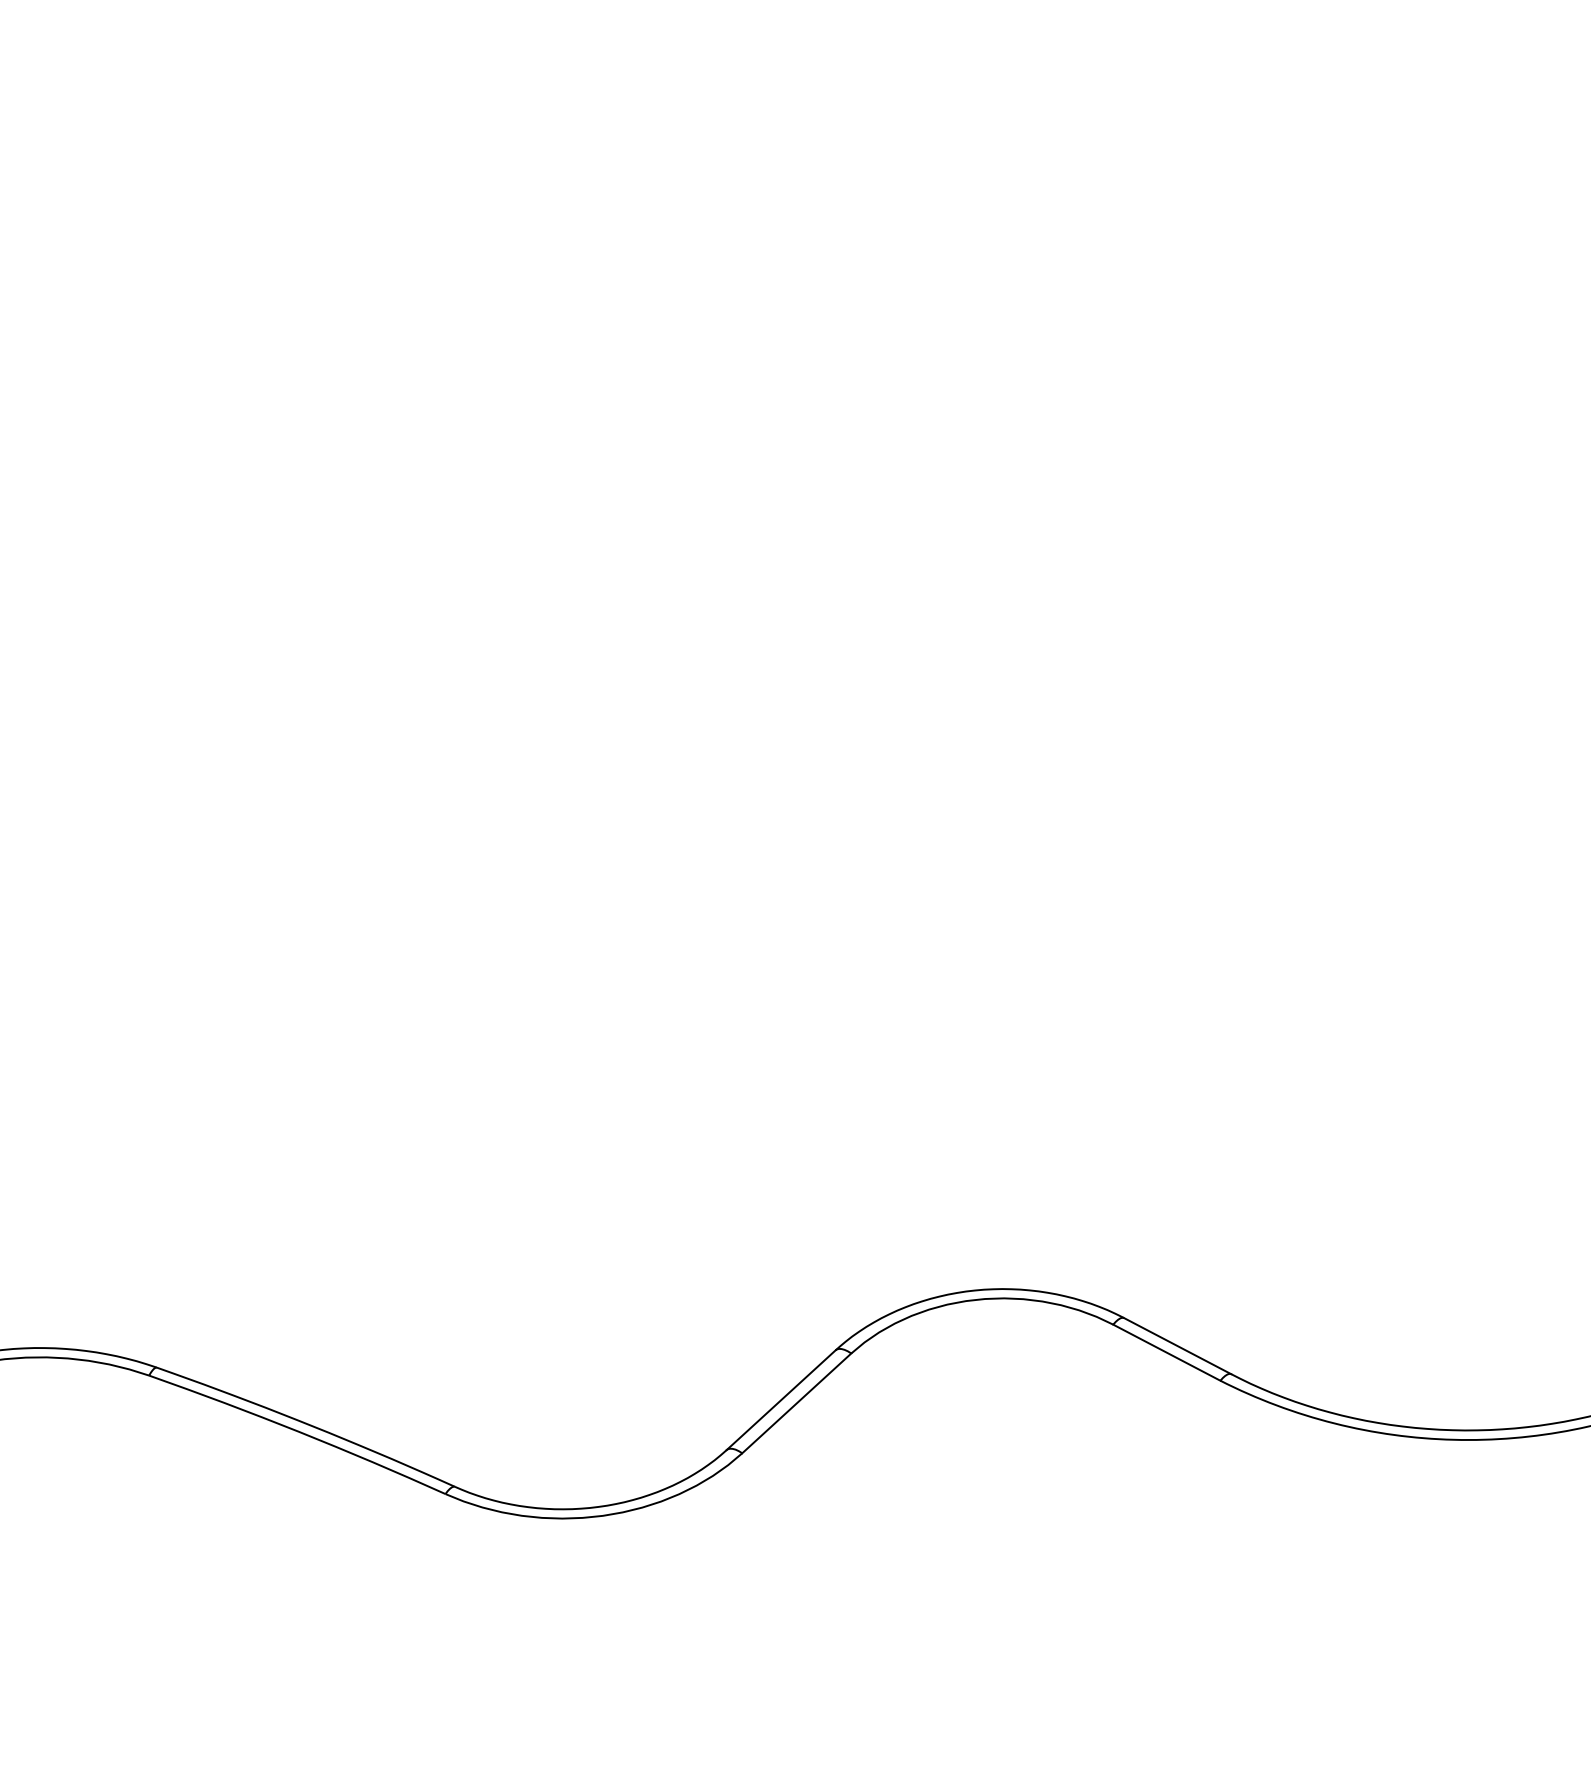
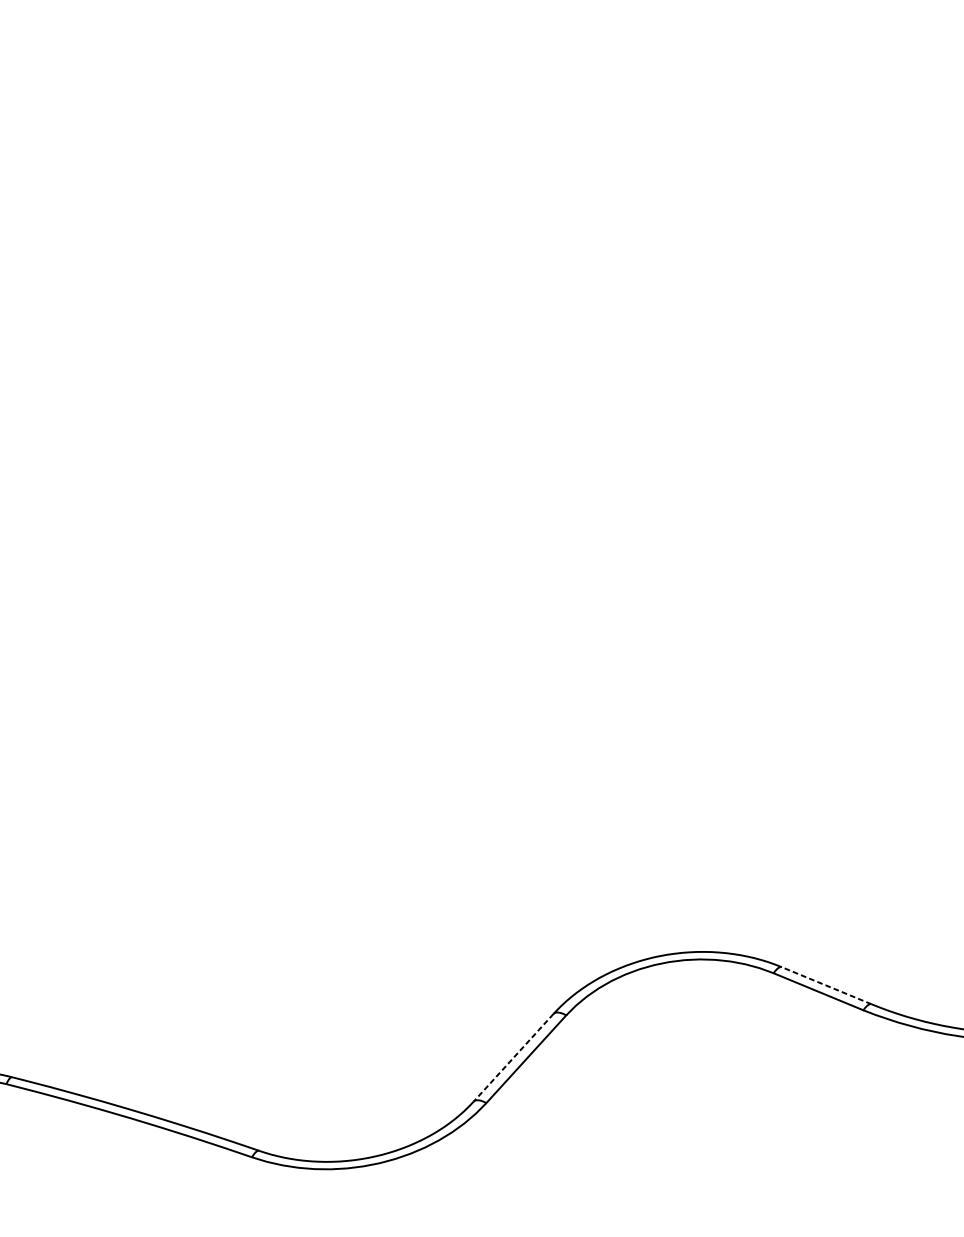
line: (1177, 1345) -> (826, 985), solid -> dashed
line: (781, 1400) -> (513, 1058), solid -> dashed

